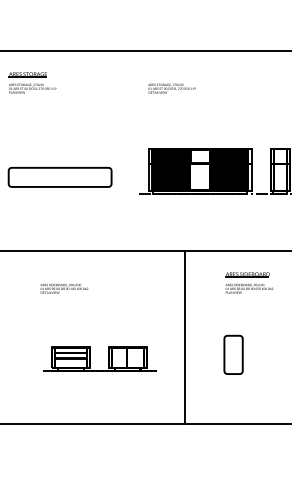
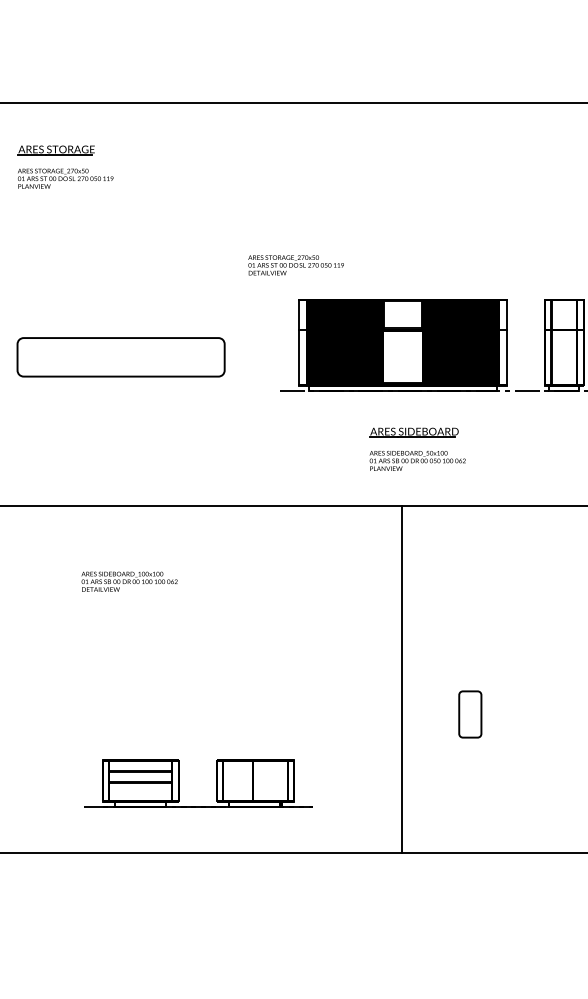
text: (171, 88) -> (295, 264), moved
part: (249, 282) -> (417, 448), moved
line: (184, 337) -> (401, 679), moved
part: (233, 354) -> (470, 713), size x0.6
part: (90, 358) -> (180, 782), moved

